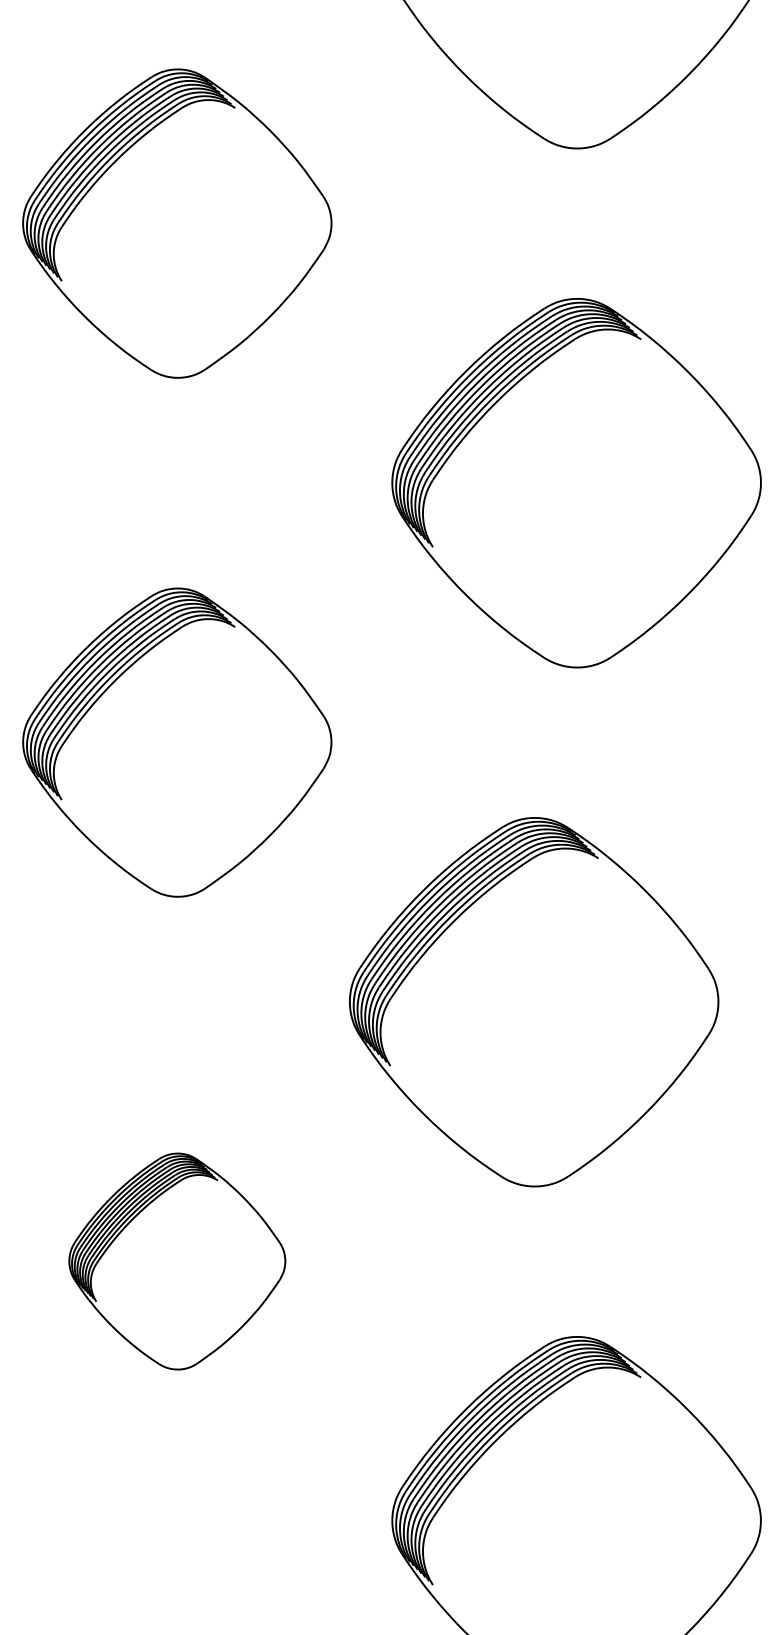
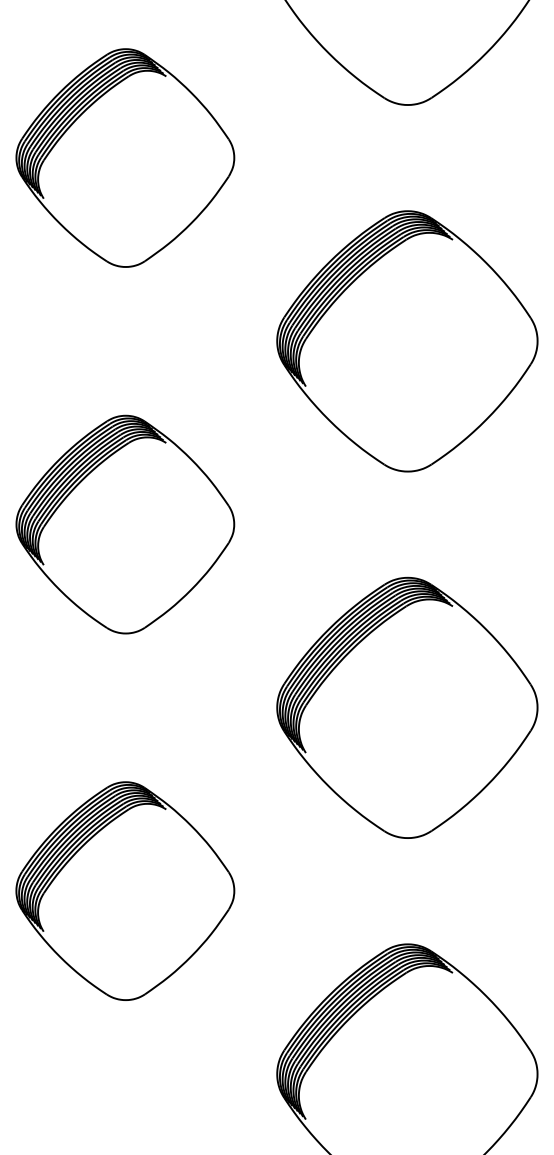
part: (534, 1001) -> (407, 707), moved
part: (177, 1260) -> (125, 890), size x1.43

